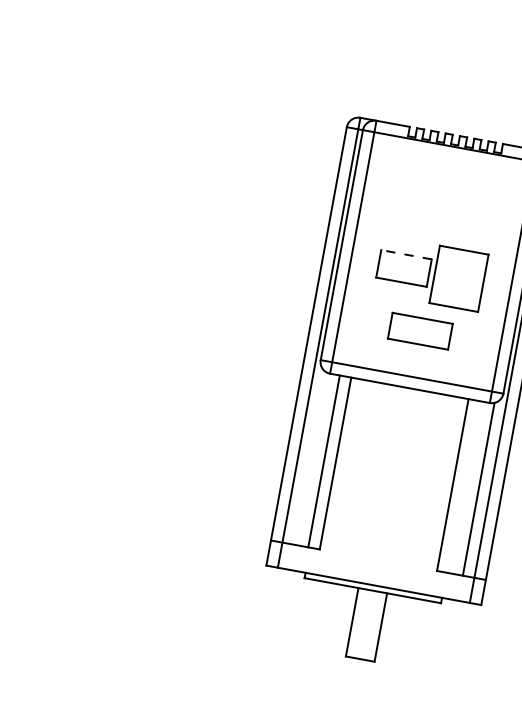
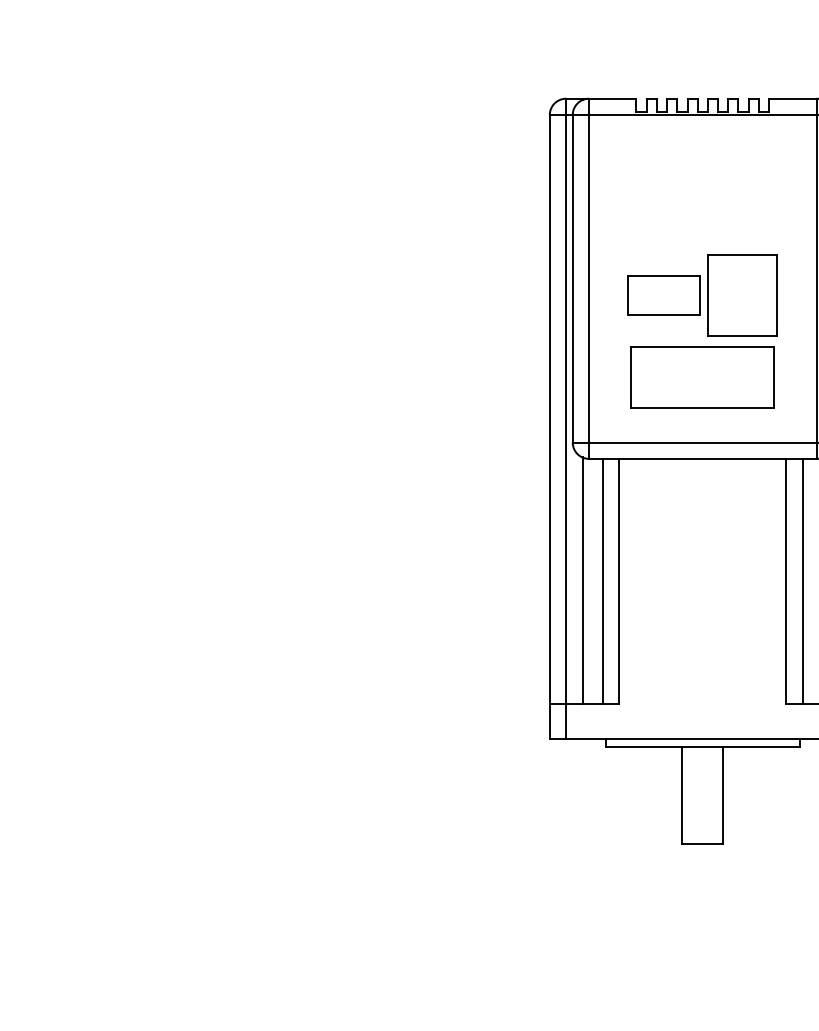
line: (406, 254) -> (664, 275), dashed -> solid
part: (420, 331) -> (702, 377), size x1.67
line: (309, 458) -> (582, 580), added
line: (464, 486) -> (802, 580), added

